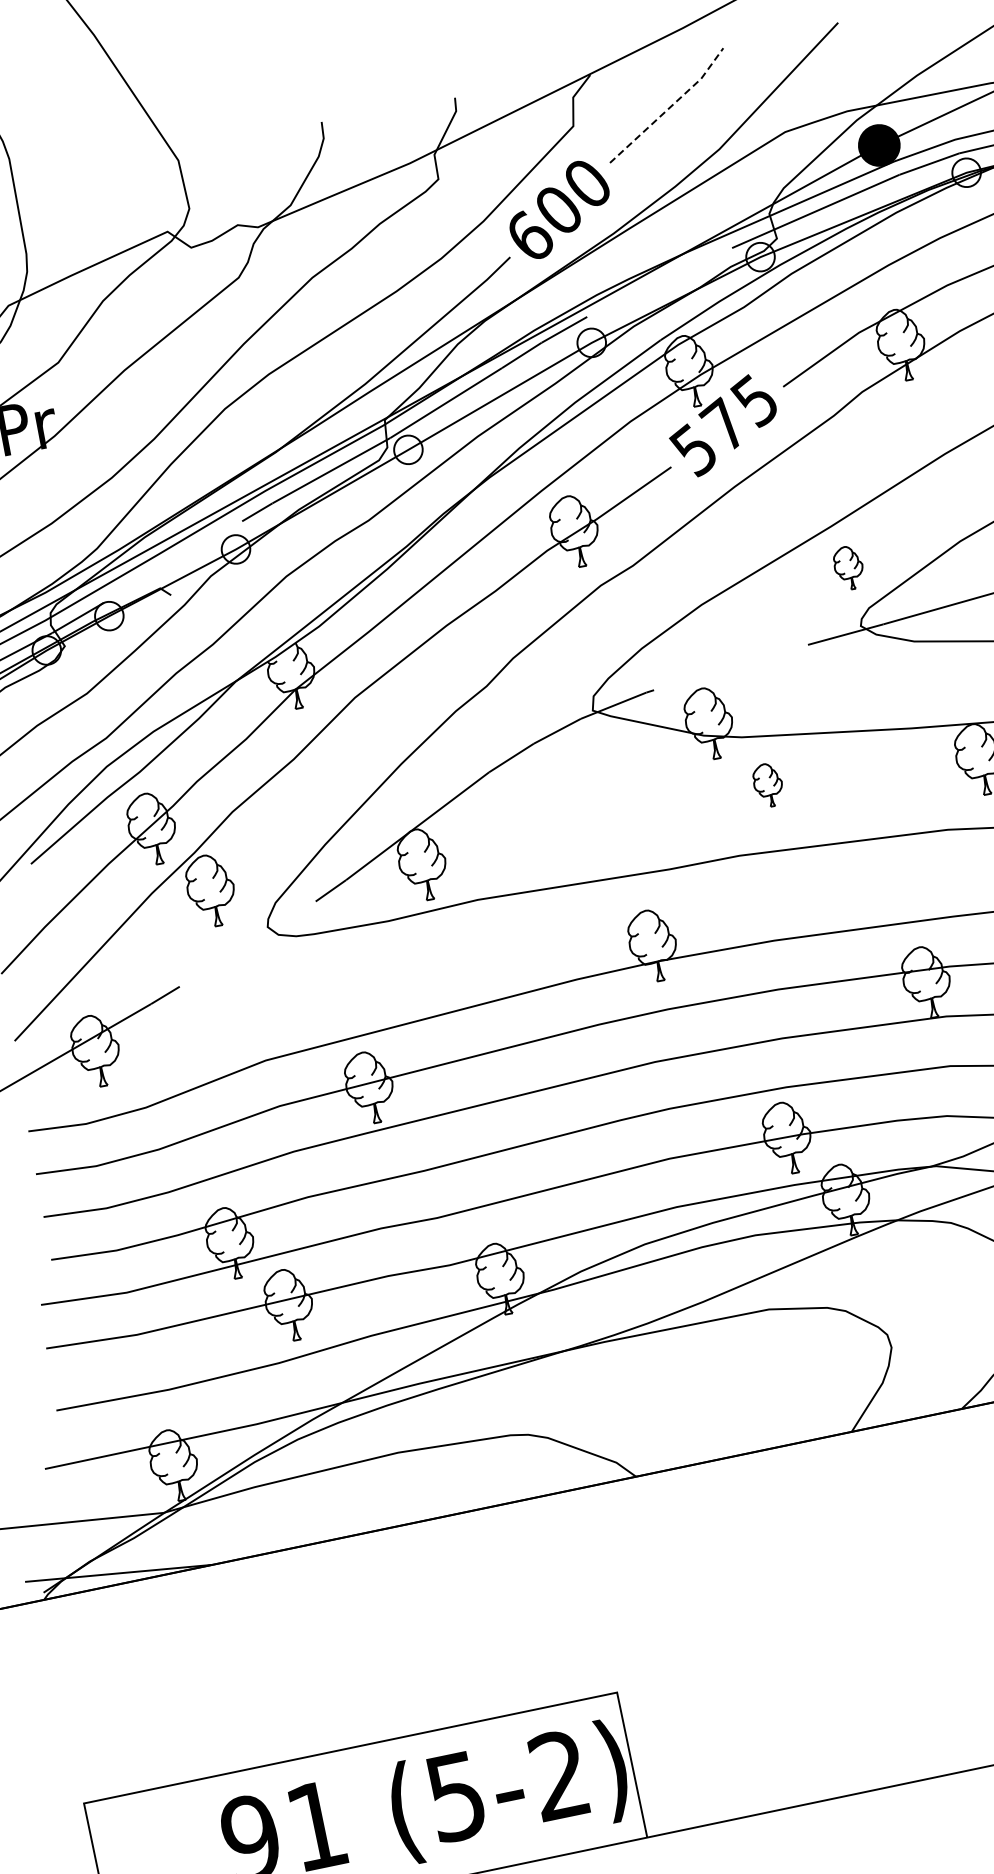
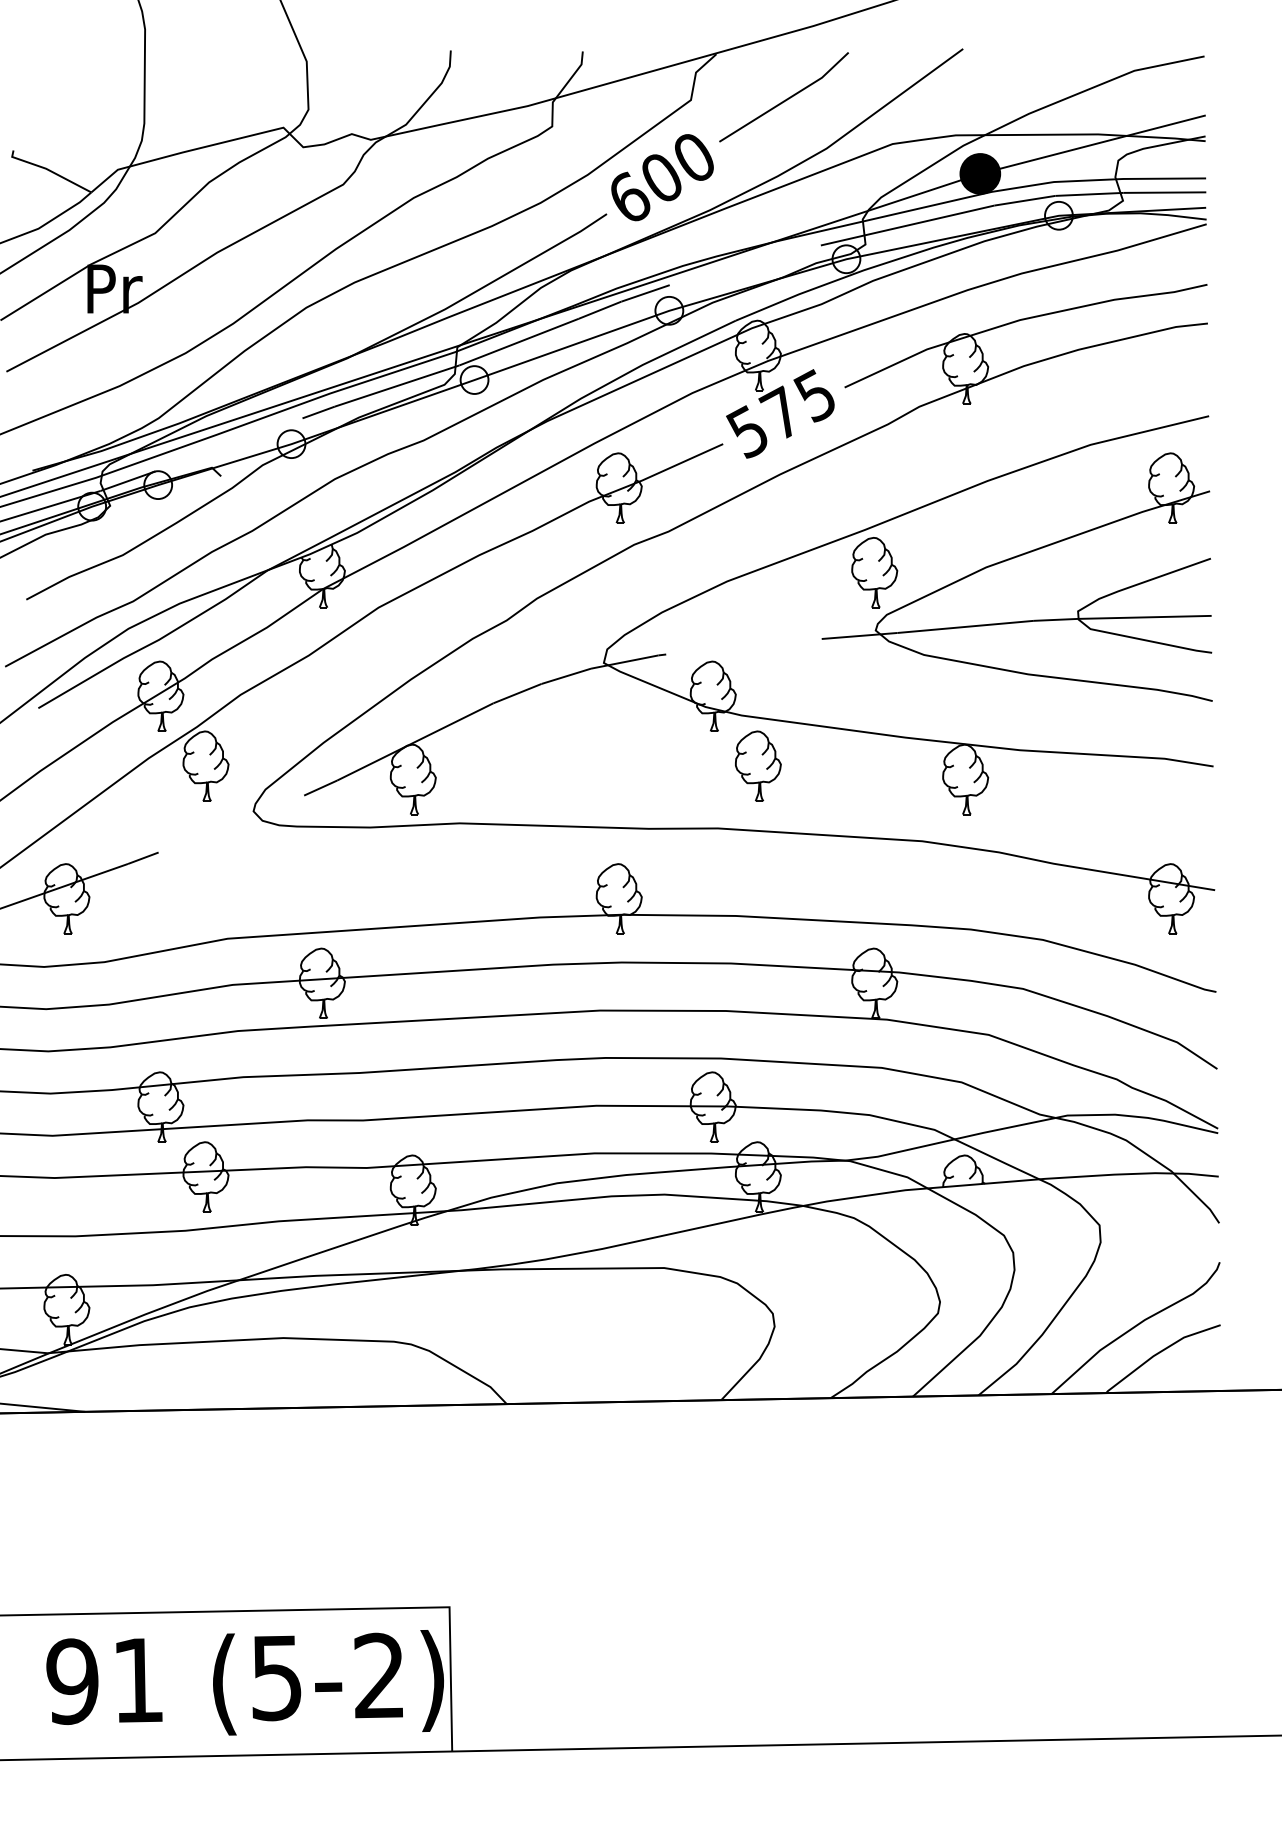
line: (670, 107) -> (787, 99), dashed -> solid
part: (848, 567) -> (874, 572), size x1.67
part: (768, 784) -> (758, 765), size x1.67

